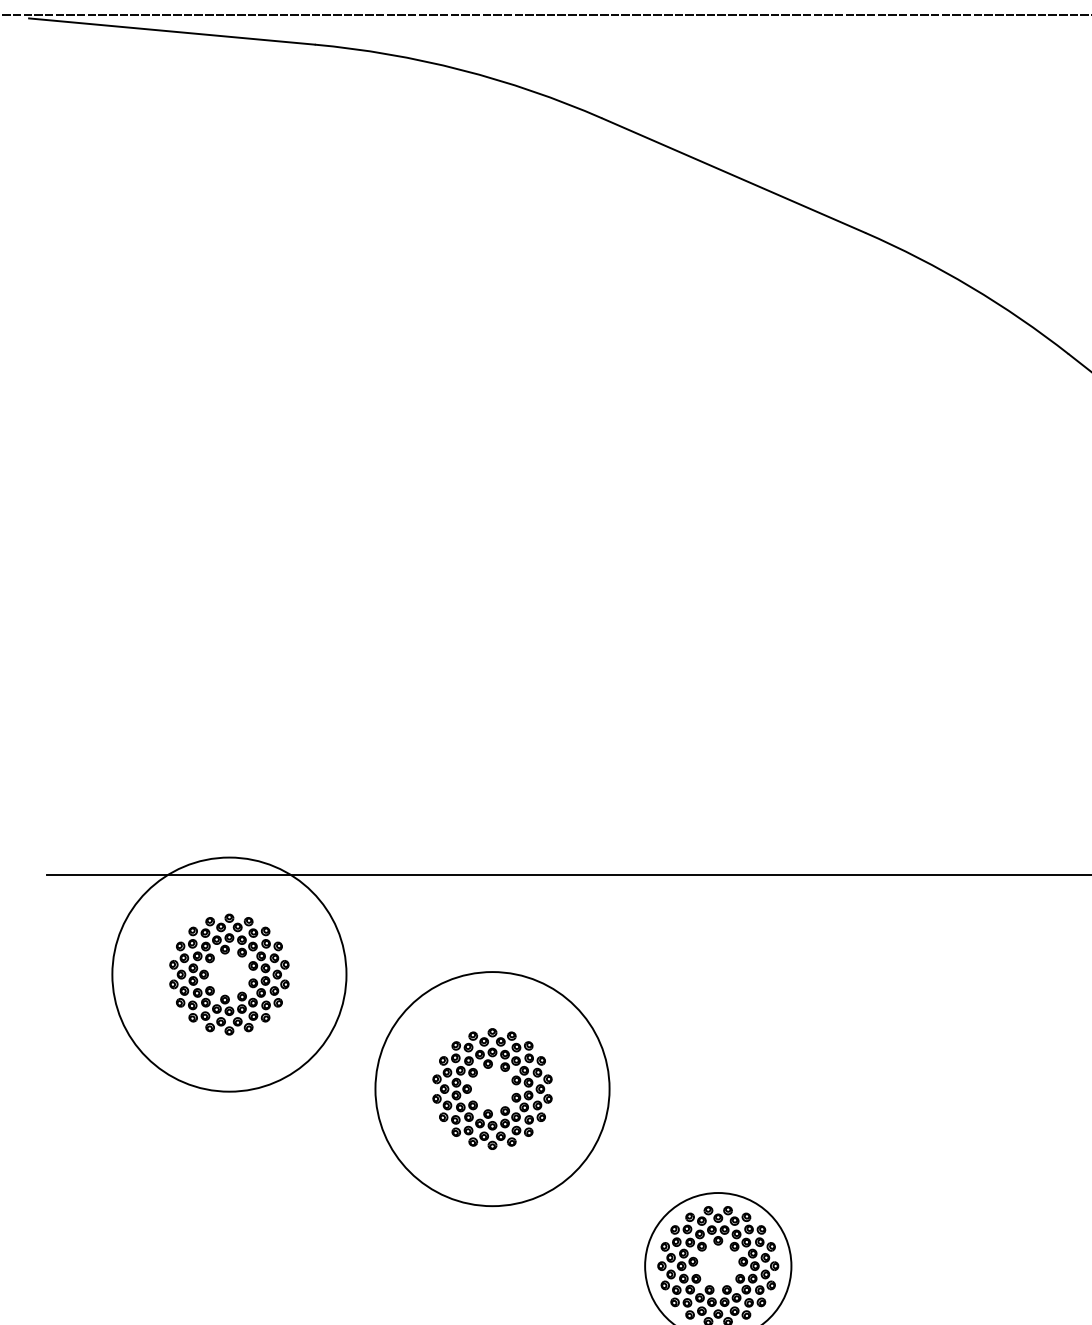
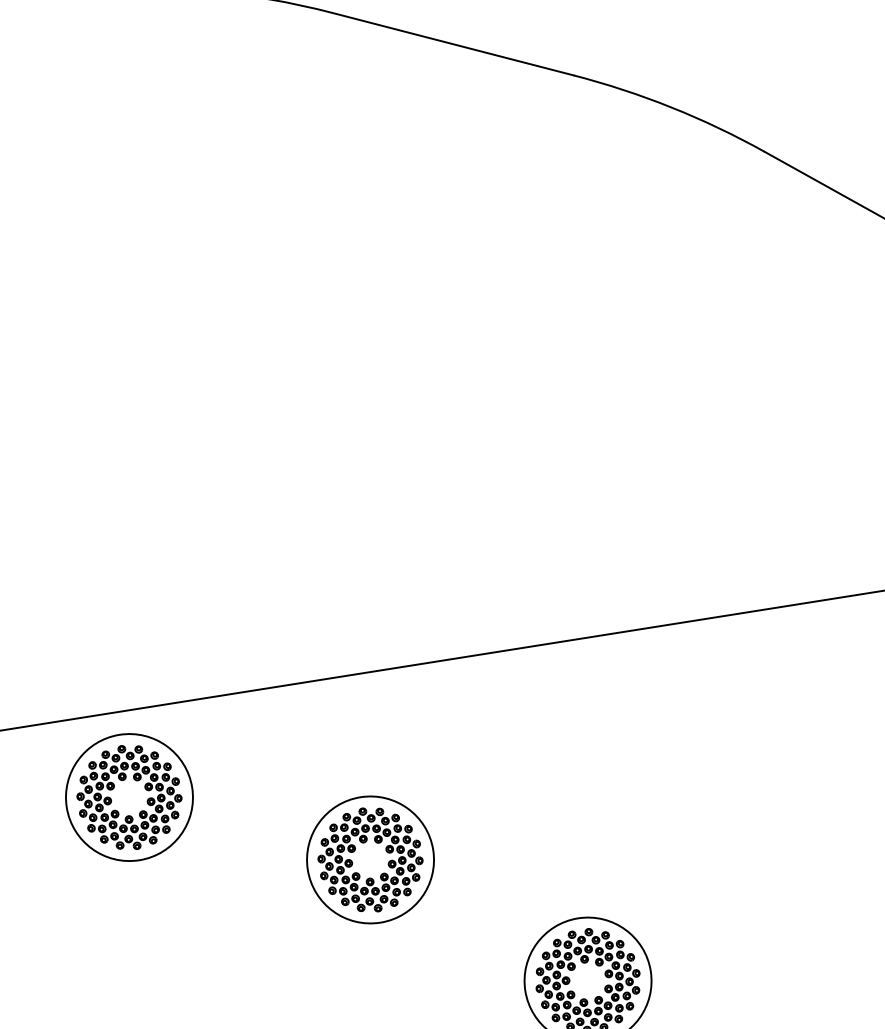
circle: (229, 974) -> (129, 797), size x0.62
circle: (492, 1088) -> (370, 859), size x0.62

